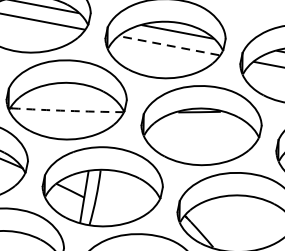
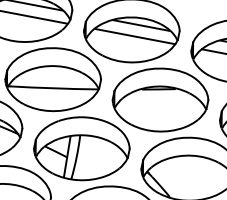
line: (168, 45) -> (134, 36), dashed -> solid
arc: (67, 111) -> (53, 88), dashed -> solid

